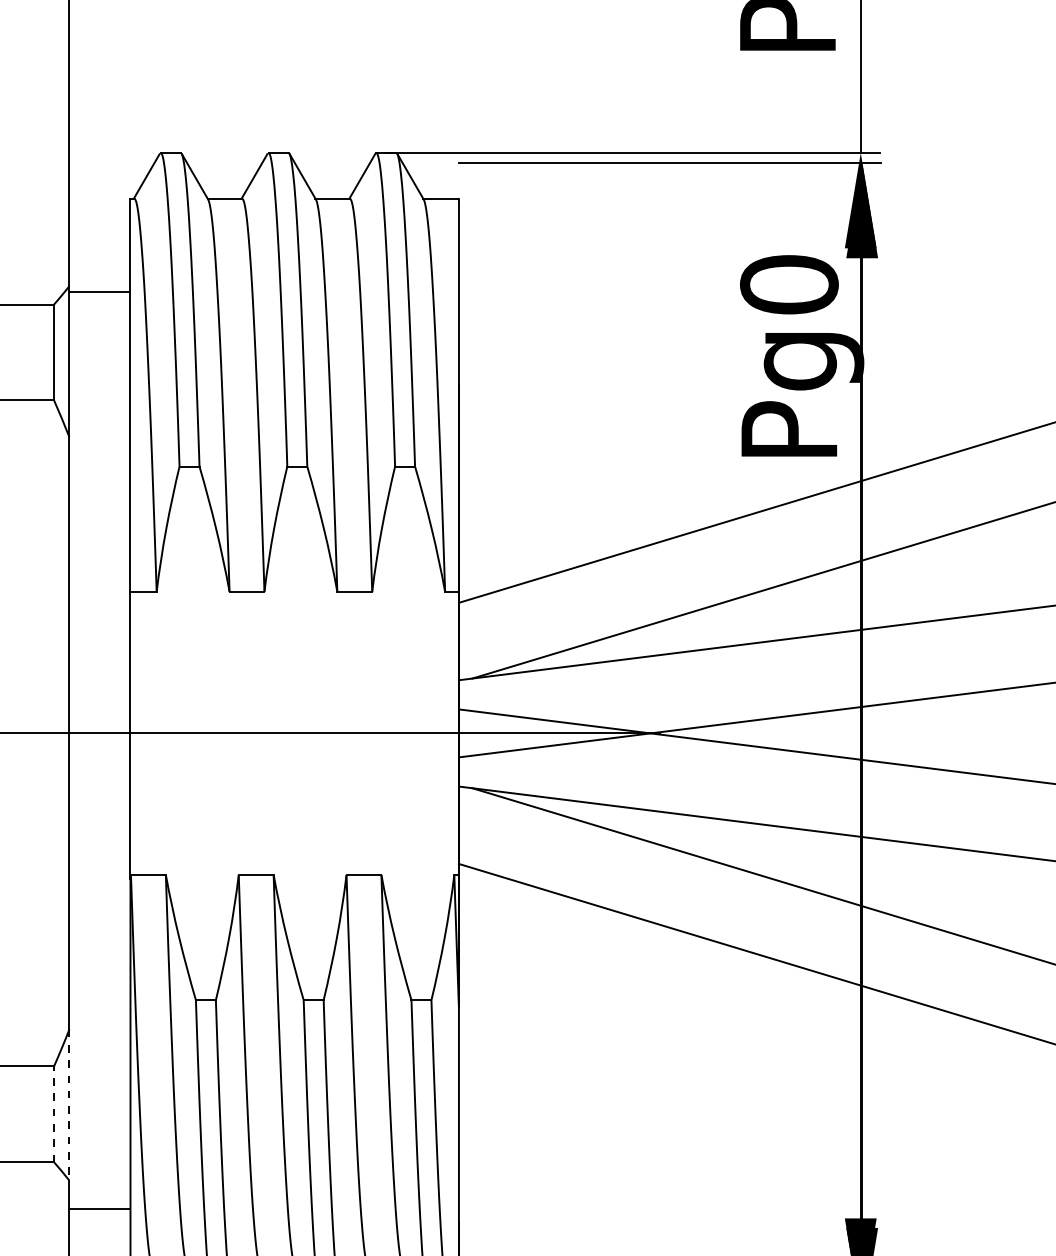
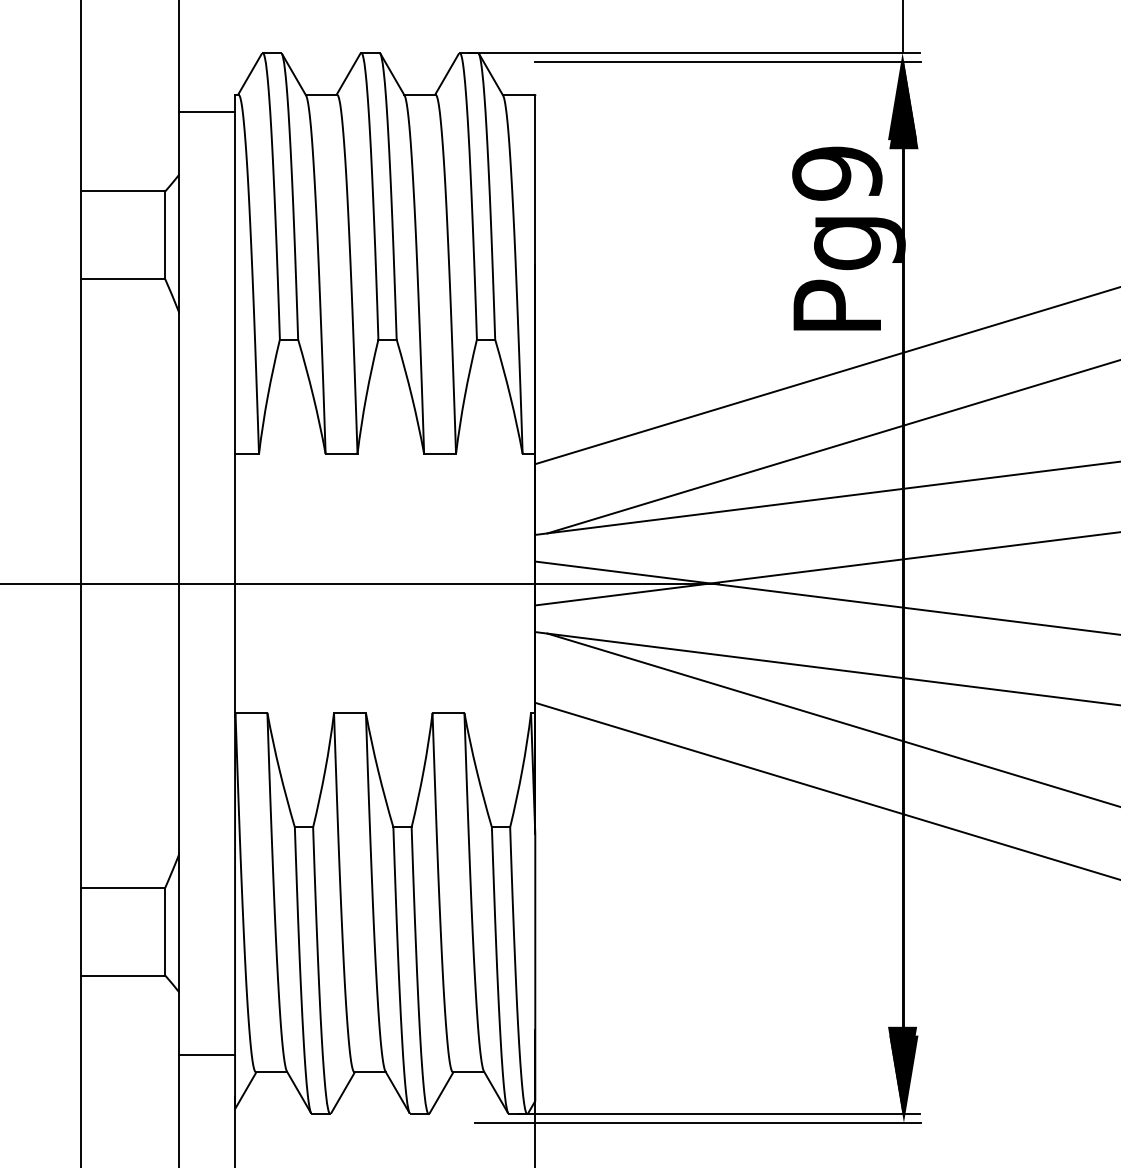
text: (789, 284) -> (837, 173), Pg0 -> Pg9
line: (100, 292) -> (207, 112), moved
line: (69, 1105) -> (179, 923), dashed -> solid
line: (54, 1114) -> (165, 931), dashed -> solid
line: (100, 1208) -> (207, 1054), moved

